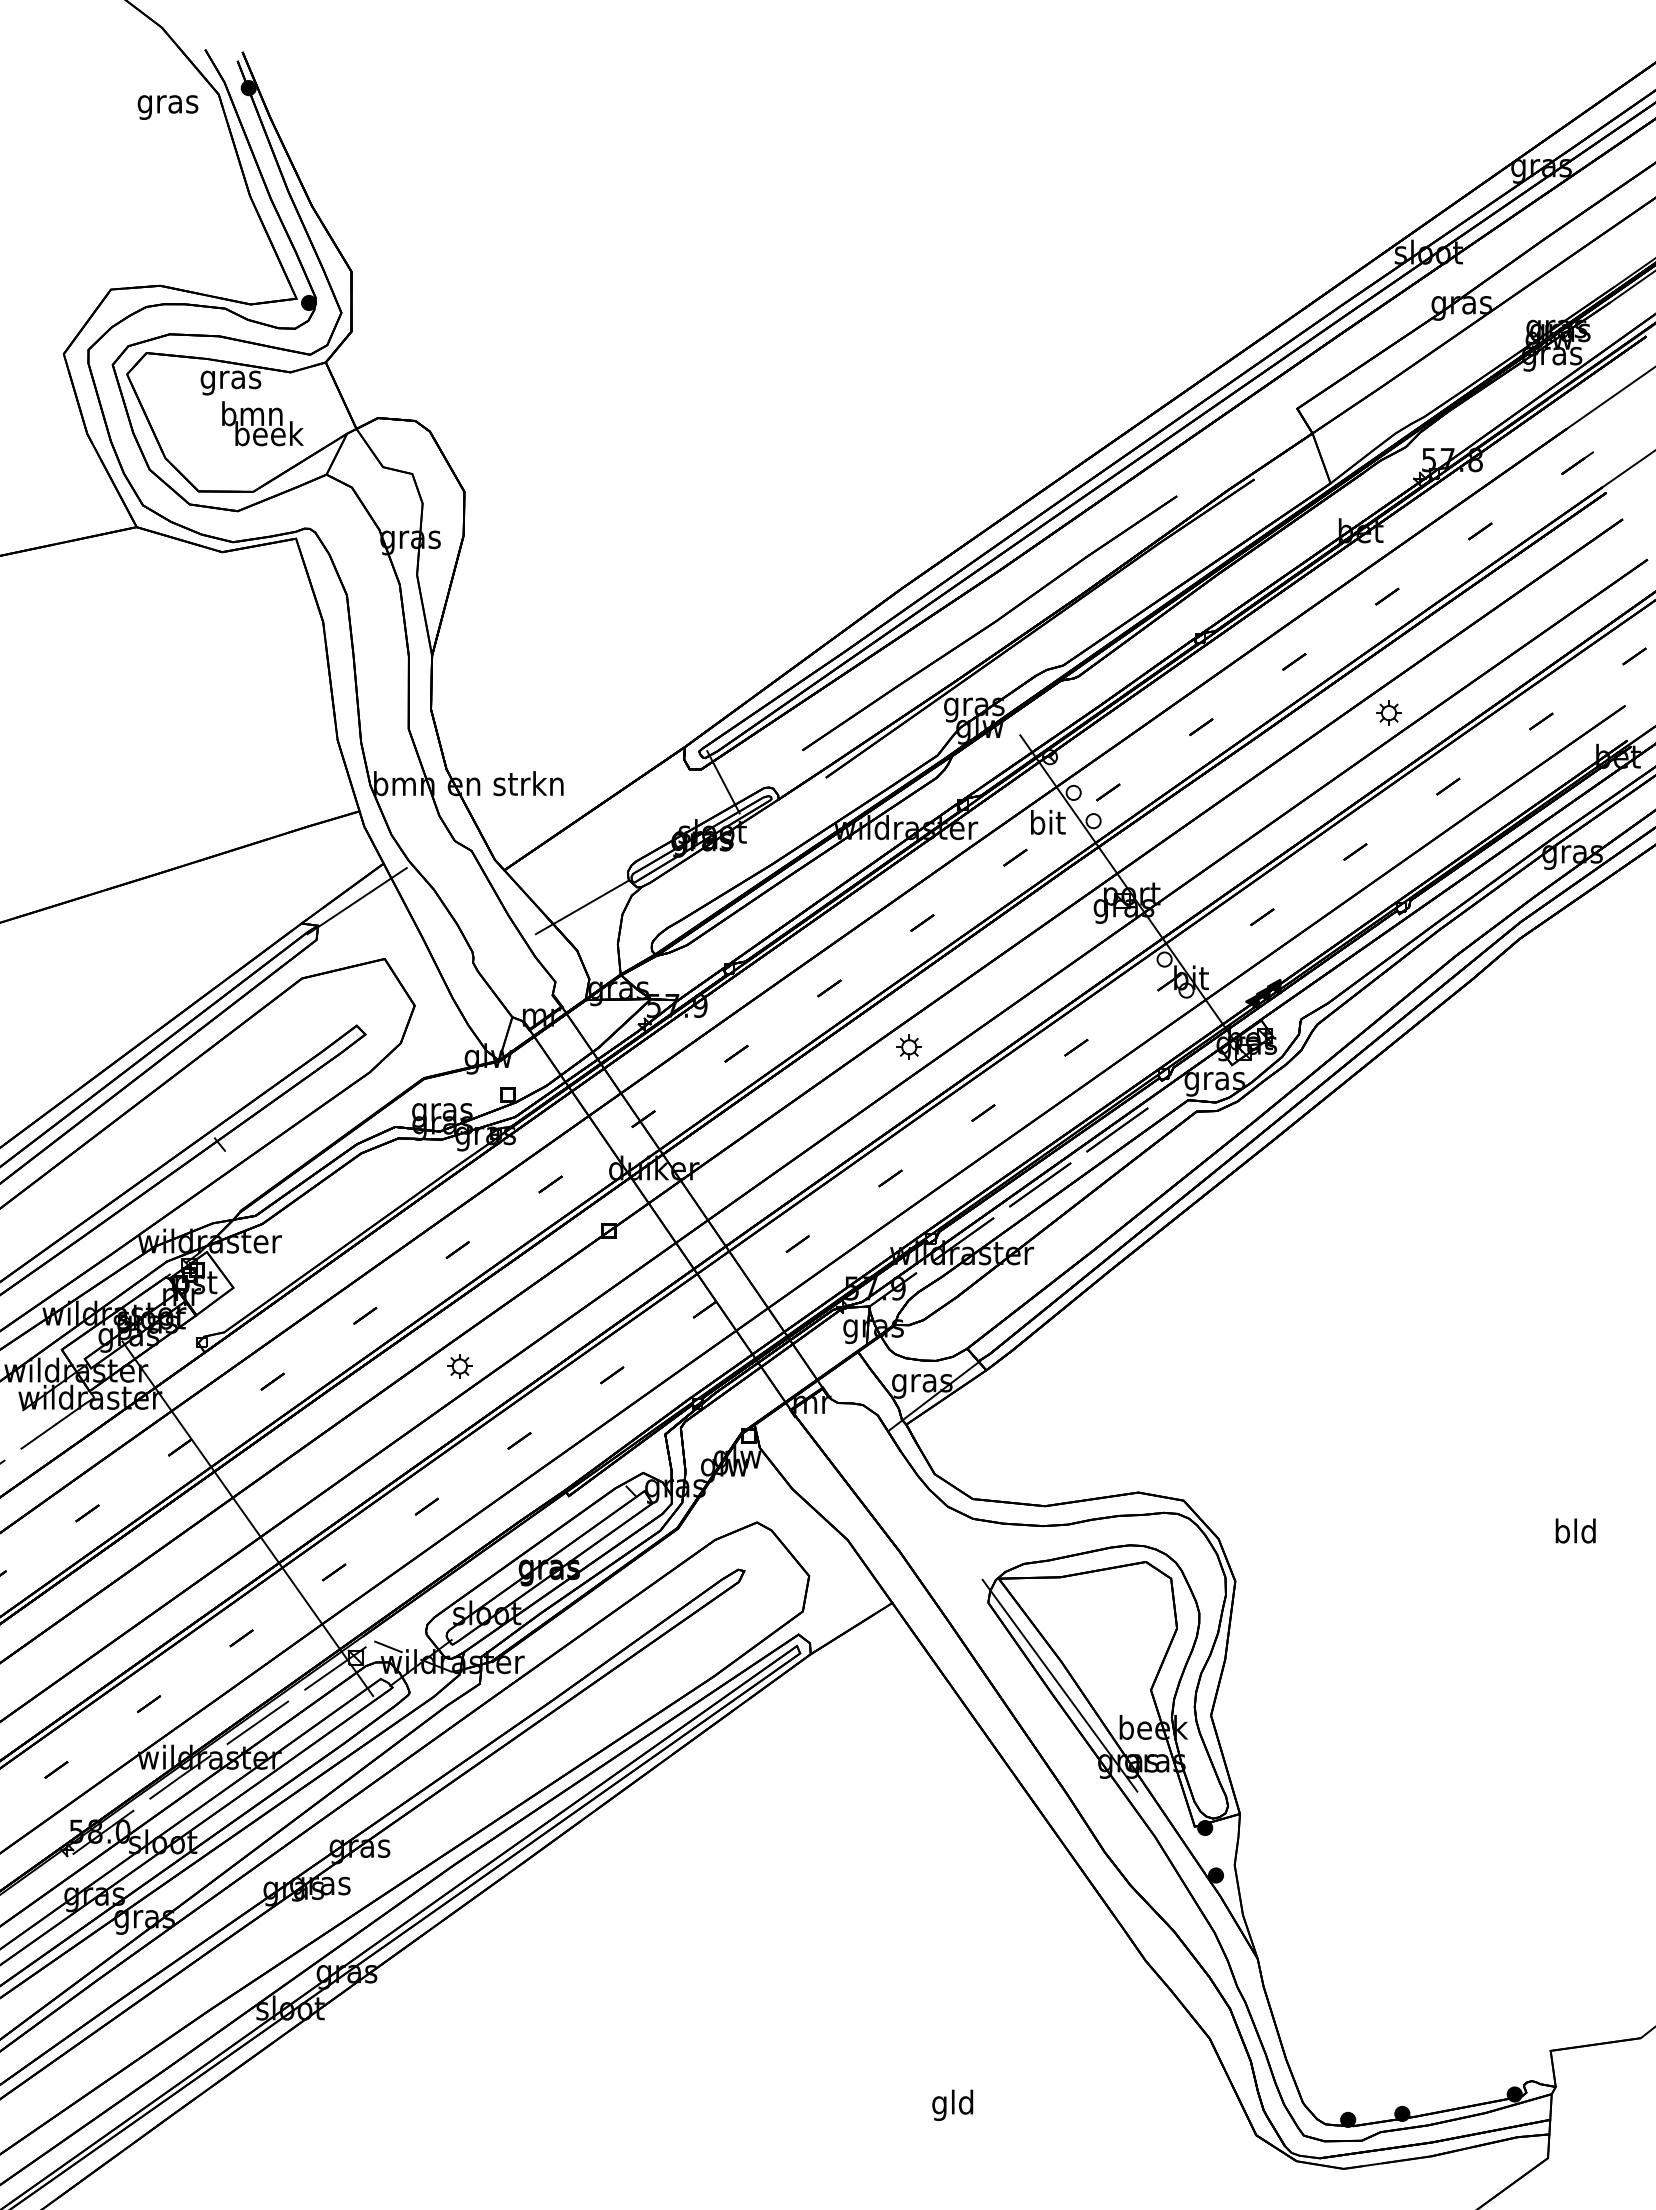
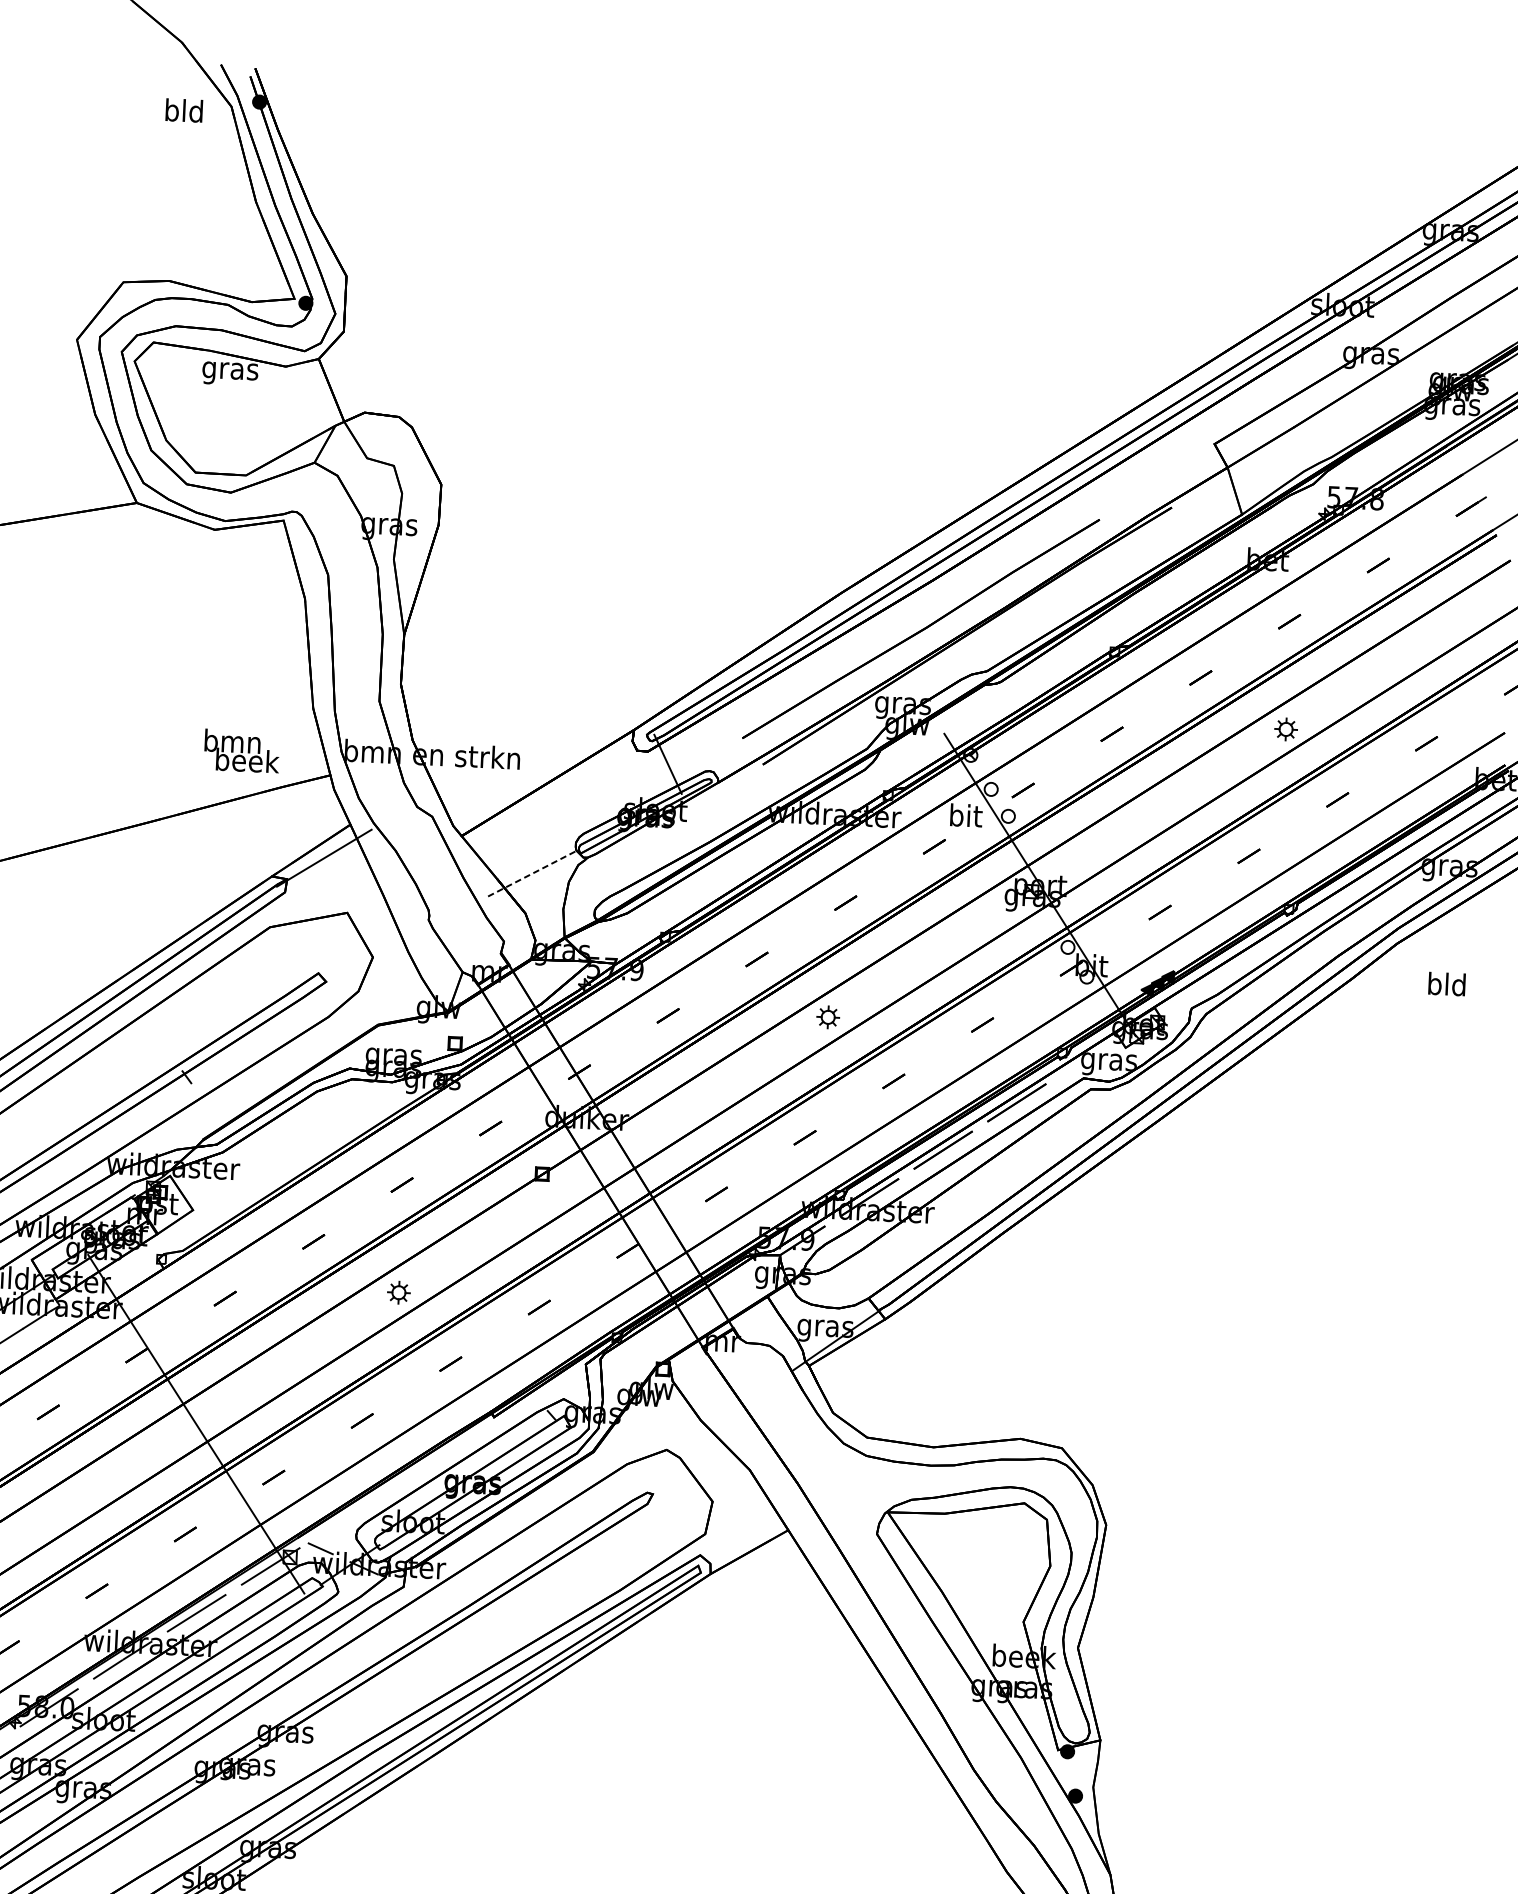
text: (167, 103) -> (183, 112), gras -> bld
text: (262, 423) -> (241, 750), moved
line: (582, 907) -> (532, 873), solid -> dashed
text: (1575, 1530) -> (1446, 983), moved
line: (1059, 1685) -> (939, 1613), removed

